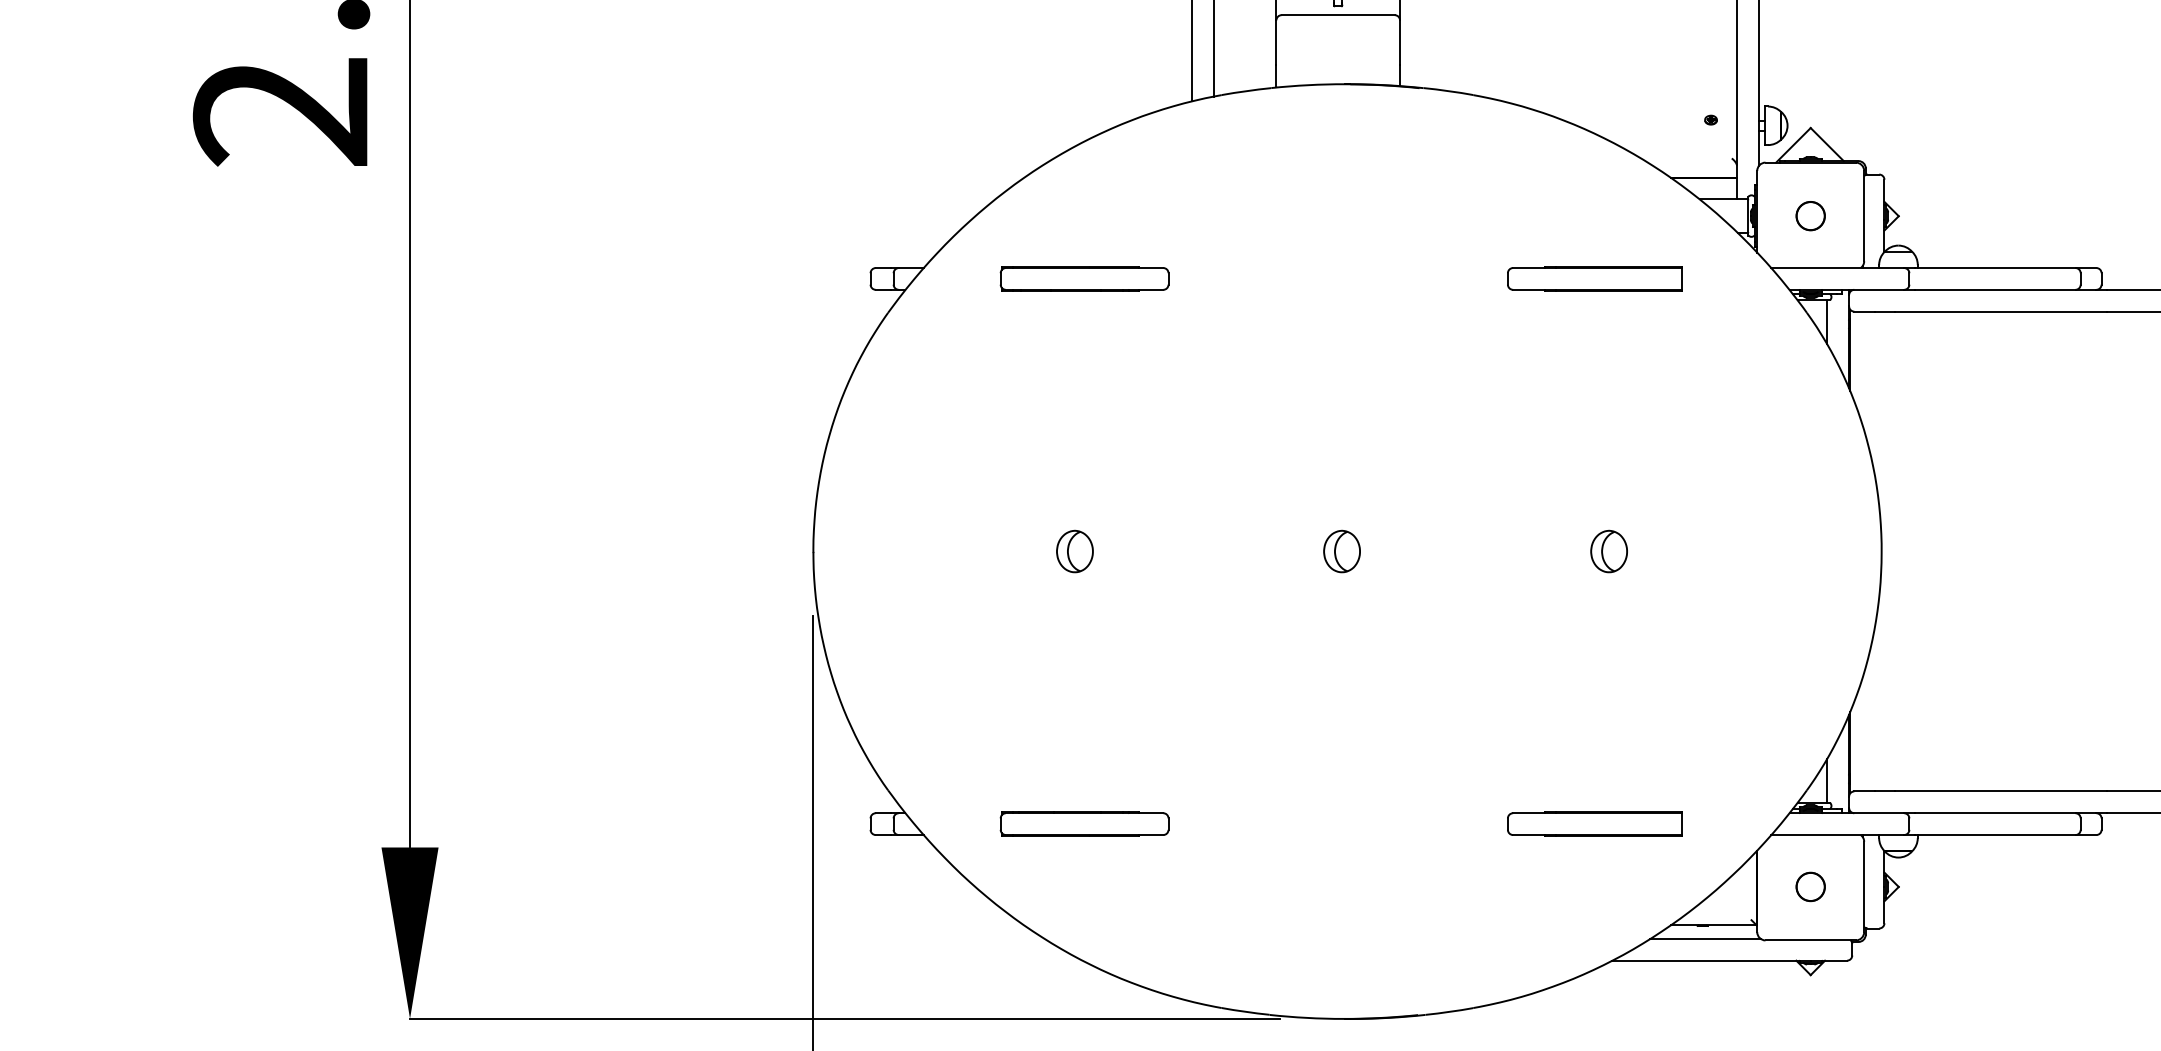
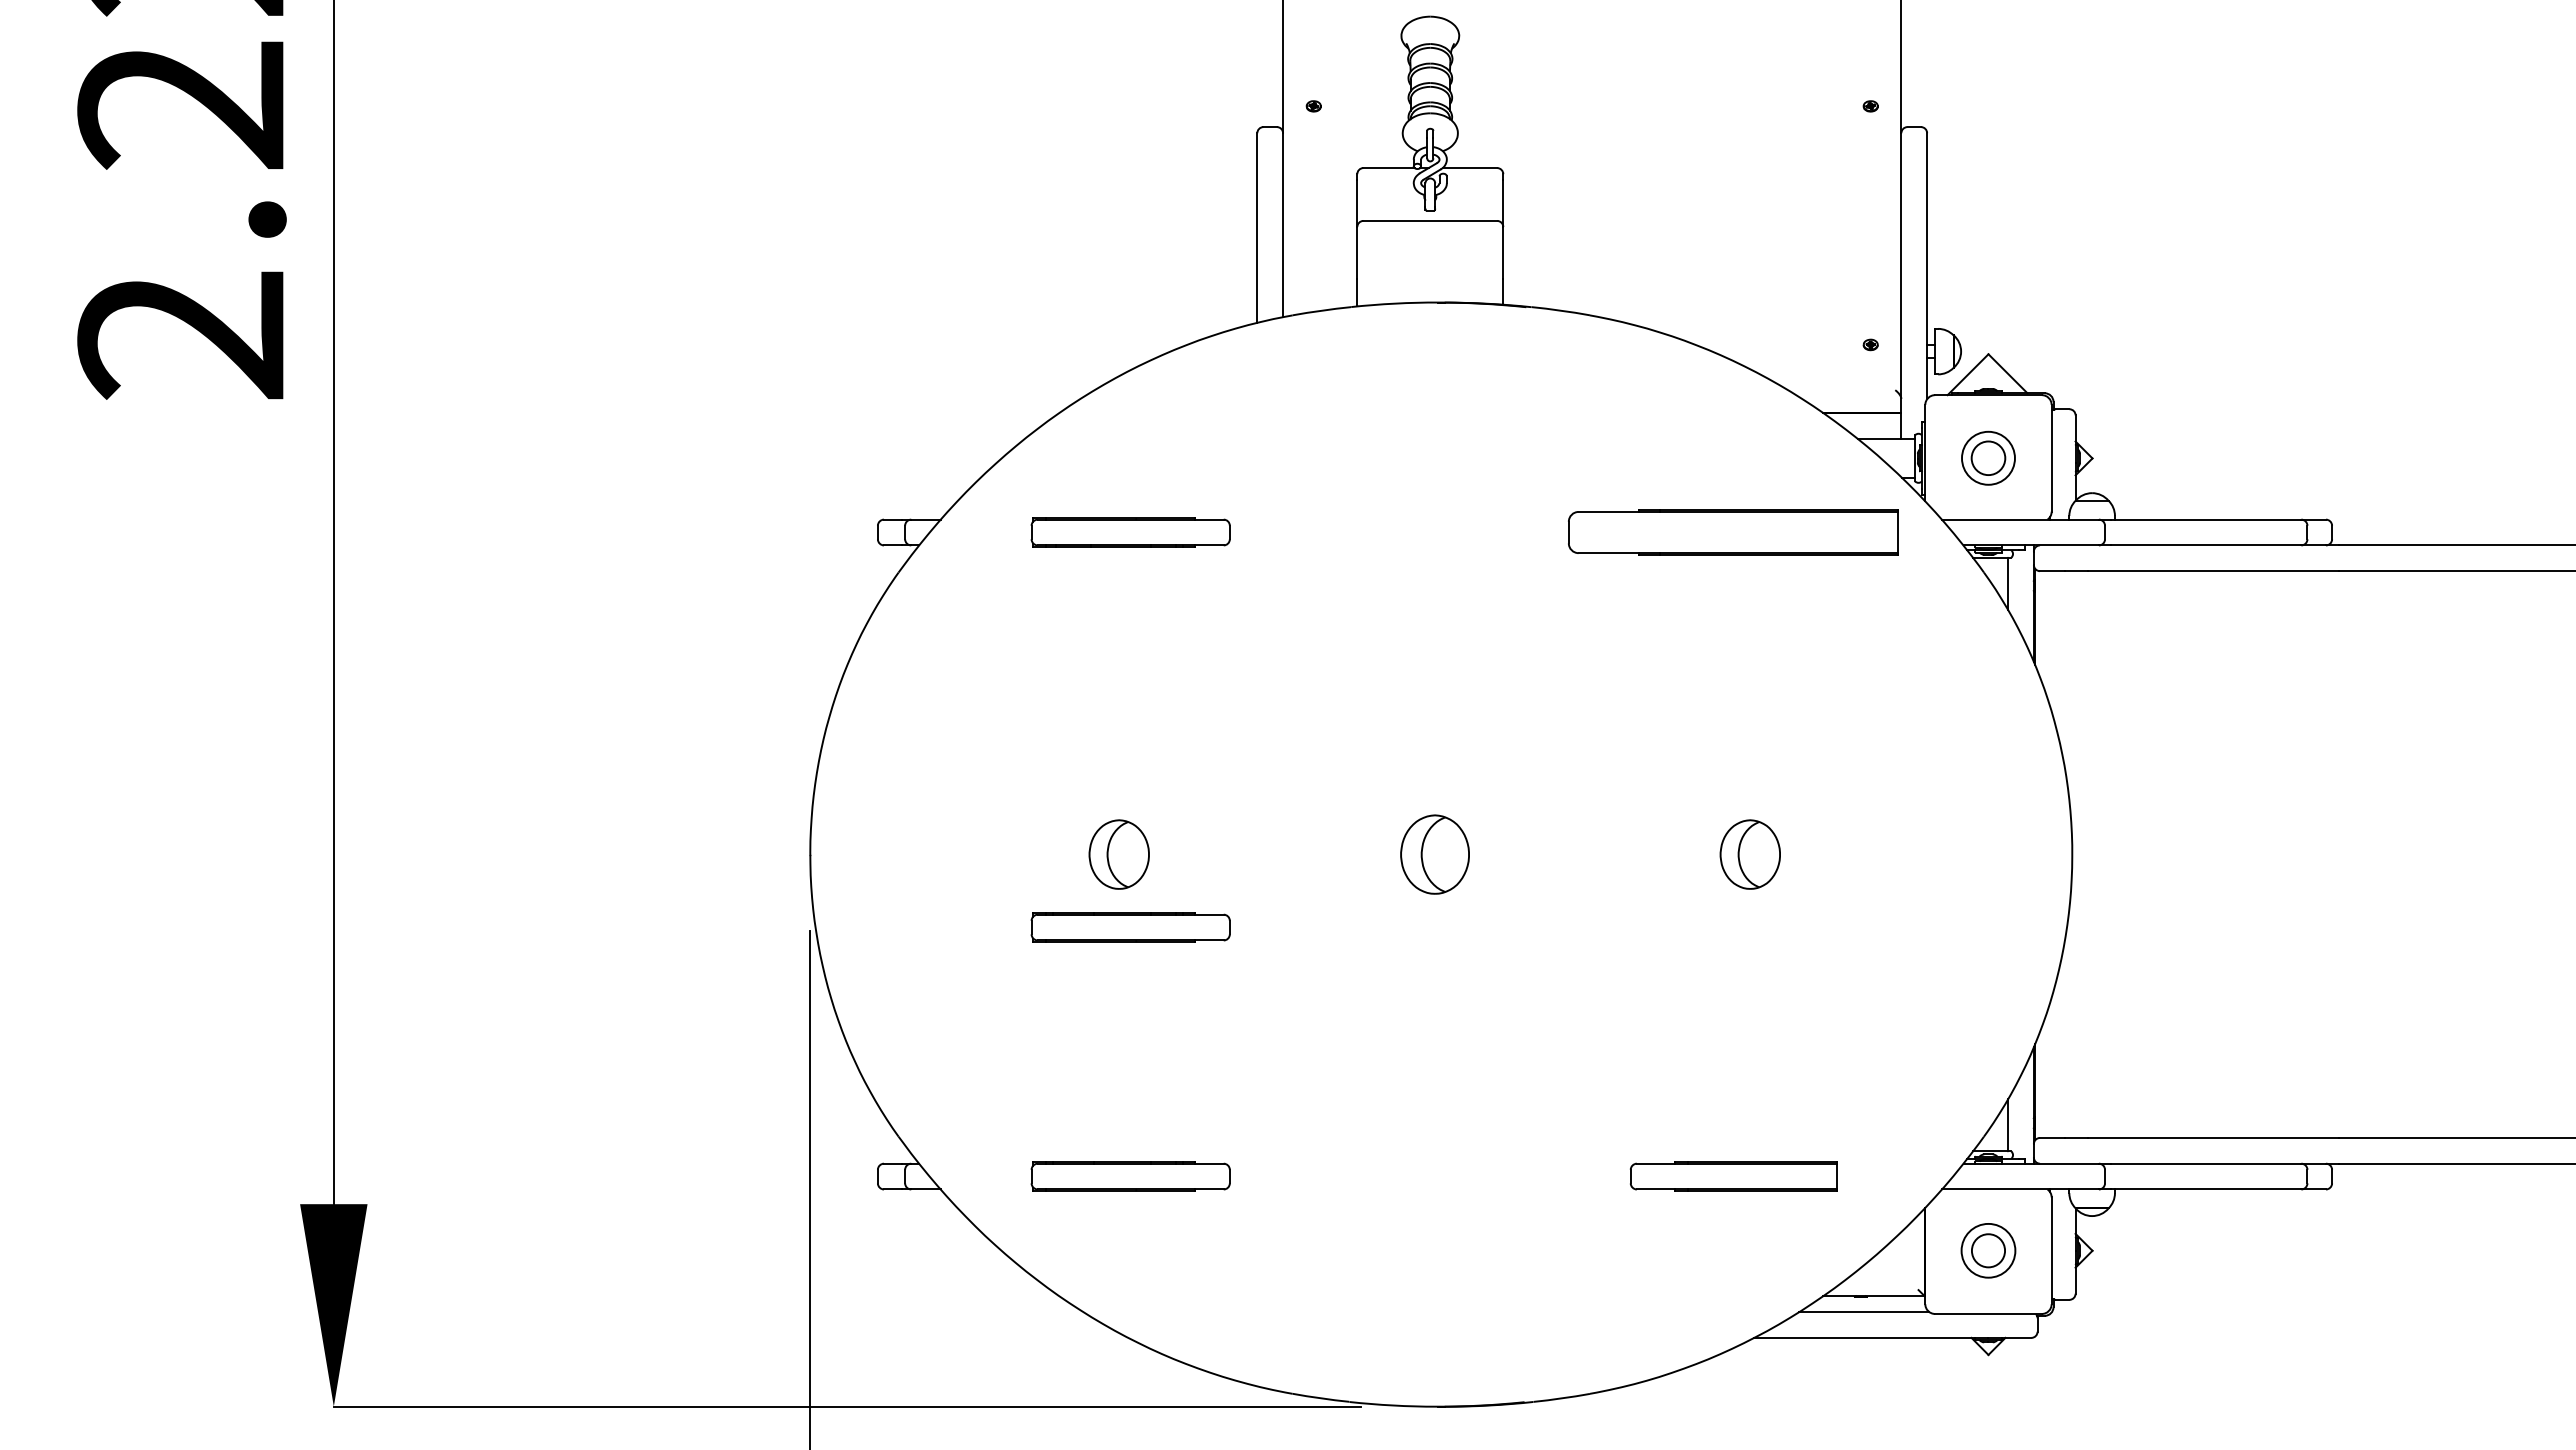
circle: (1810, 215) -> (1988, 457), size x1.6
part: (1594, 278) -> (1733, 532), size x1.6
part: (1075, 551) -> (1119, 854), size x1.4
part: (1341, 551) -> (1434, 854), size x1.6
part: (1609, 551) -> (1750, 854), size x1.4
part: (1084, 613) -> (1130, 927), added
circle: (1810, 886) -> (1988, 1250), size x1.6

